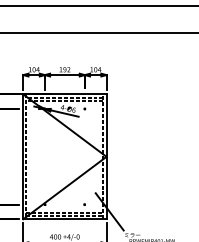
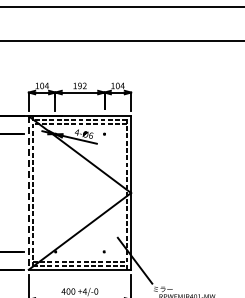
line: (23, 157) -> (28, 193), solid -> dashed

